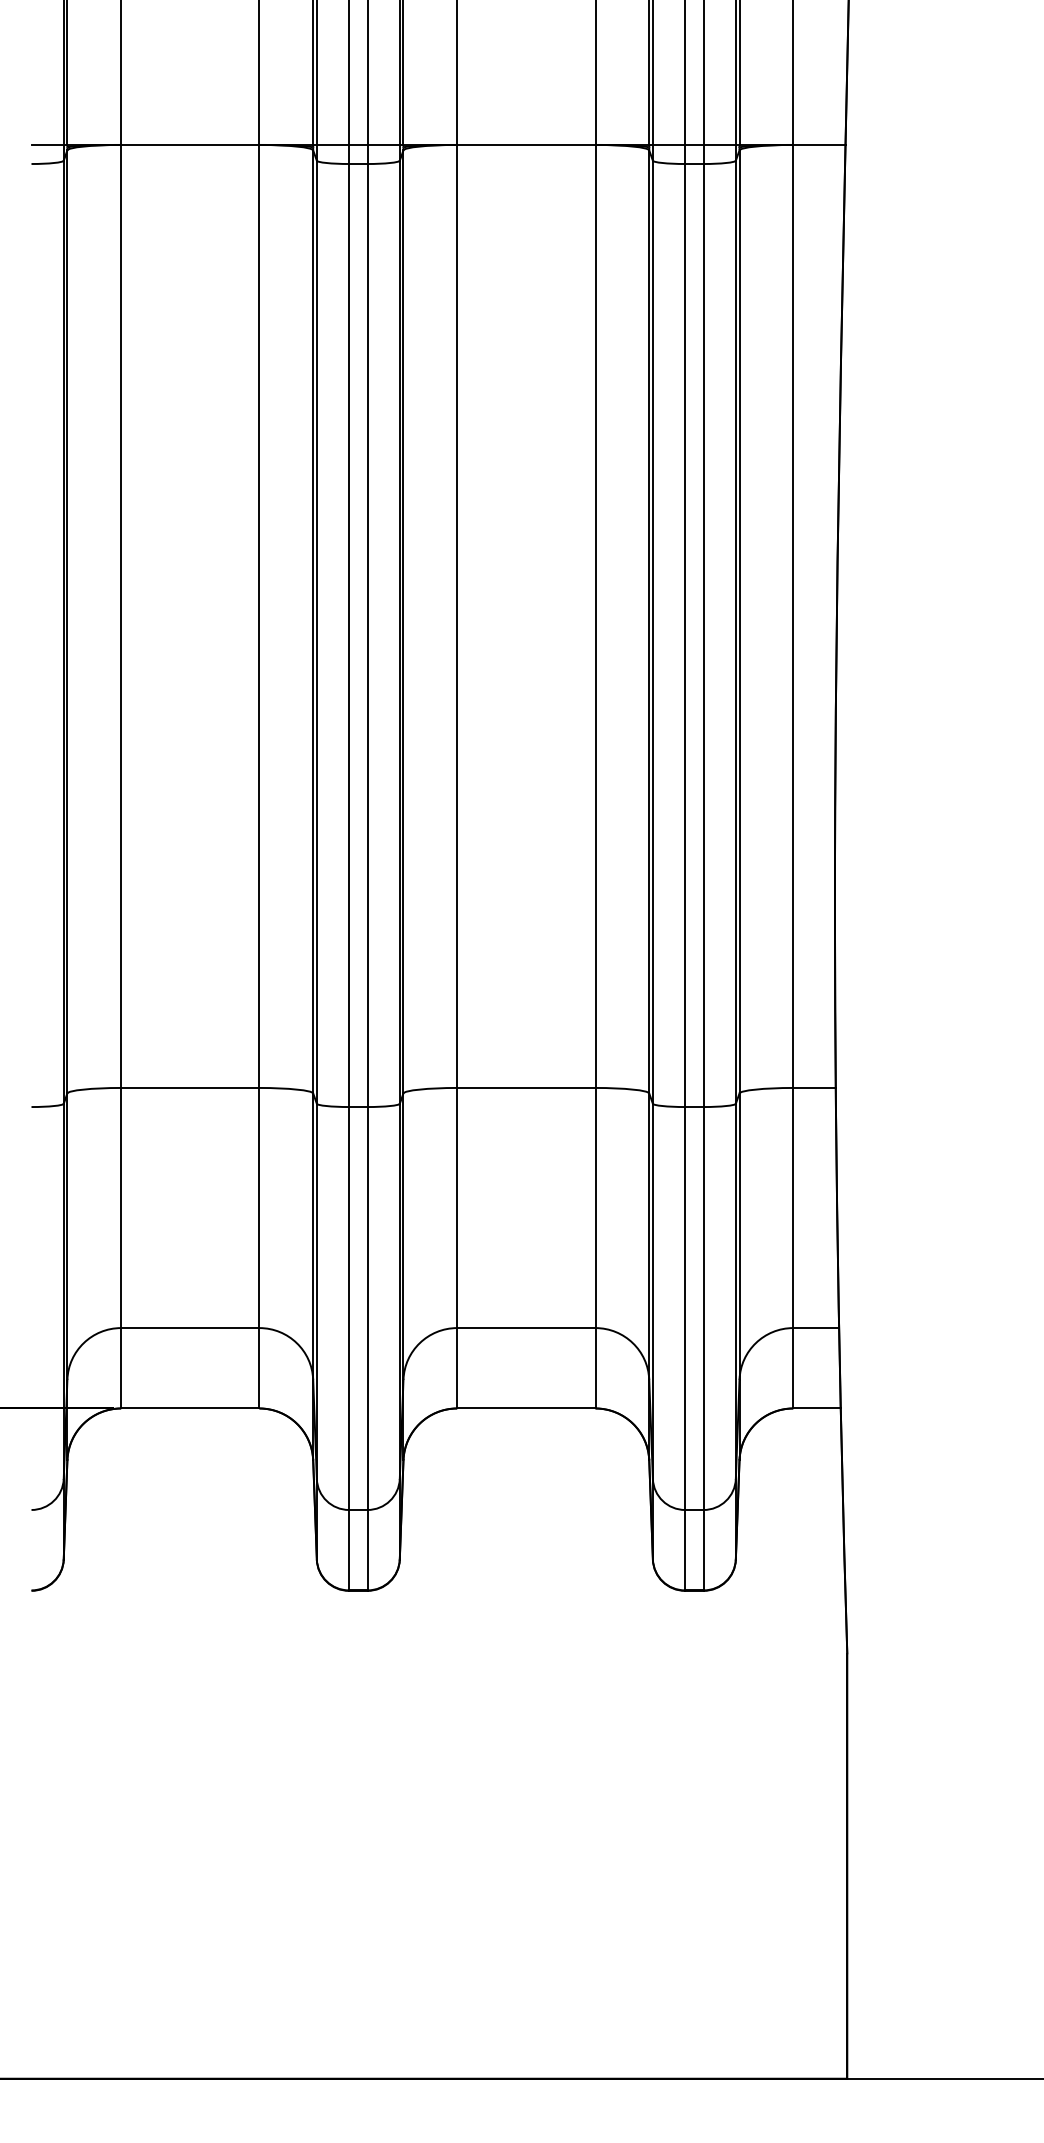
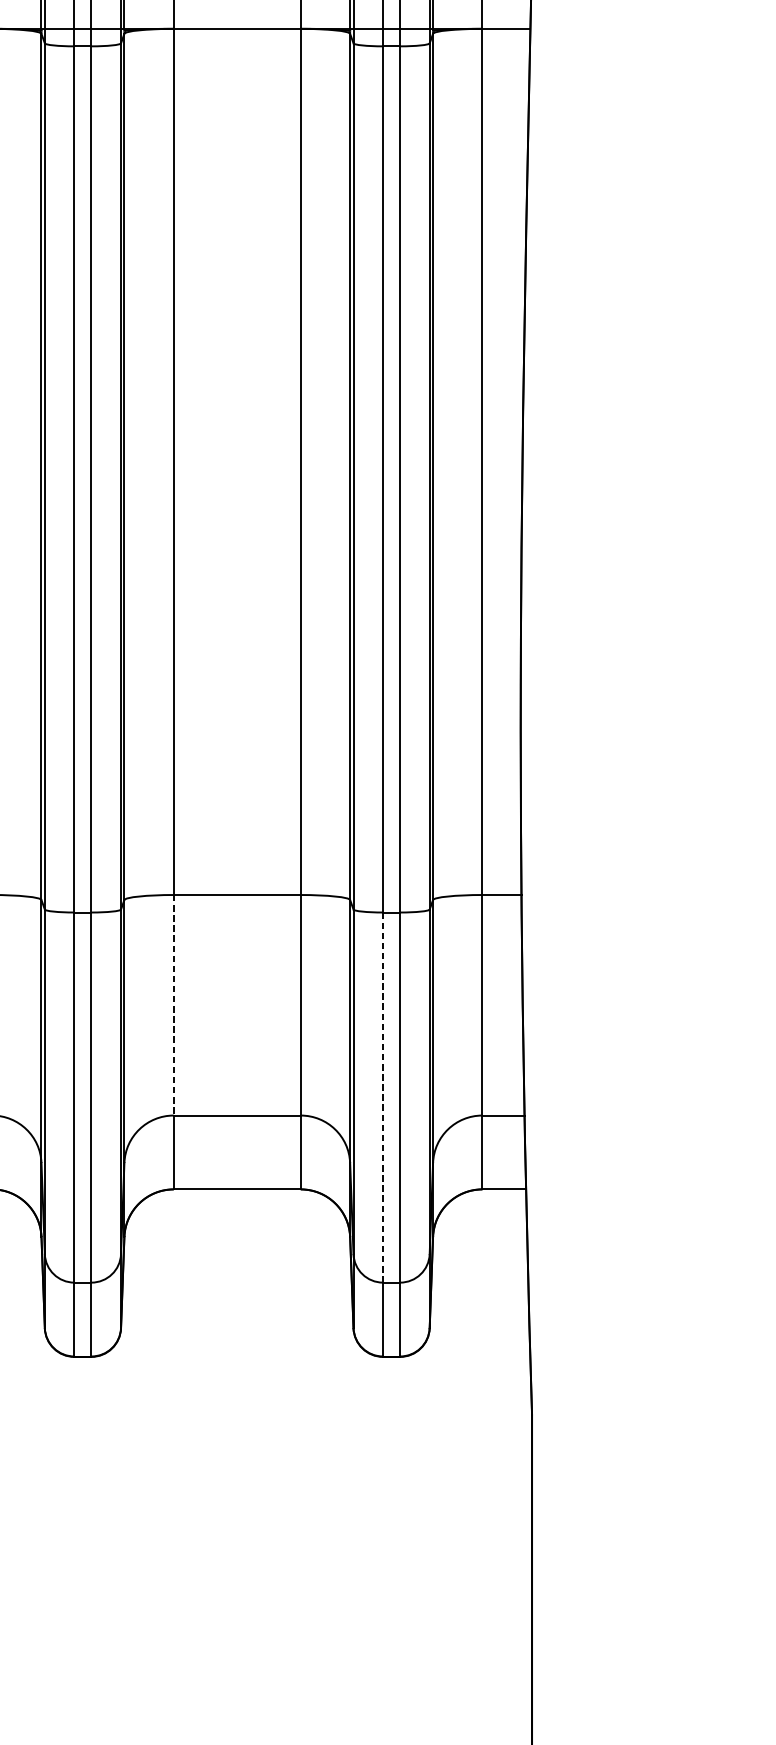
line: (457, 1208) -> (174, 1005), solid -> dashed
line: (685, 1309) -> (383, 1098), solid -> dashed

